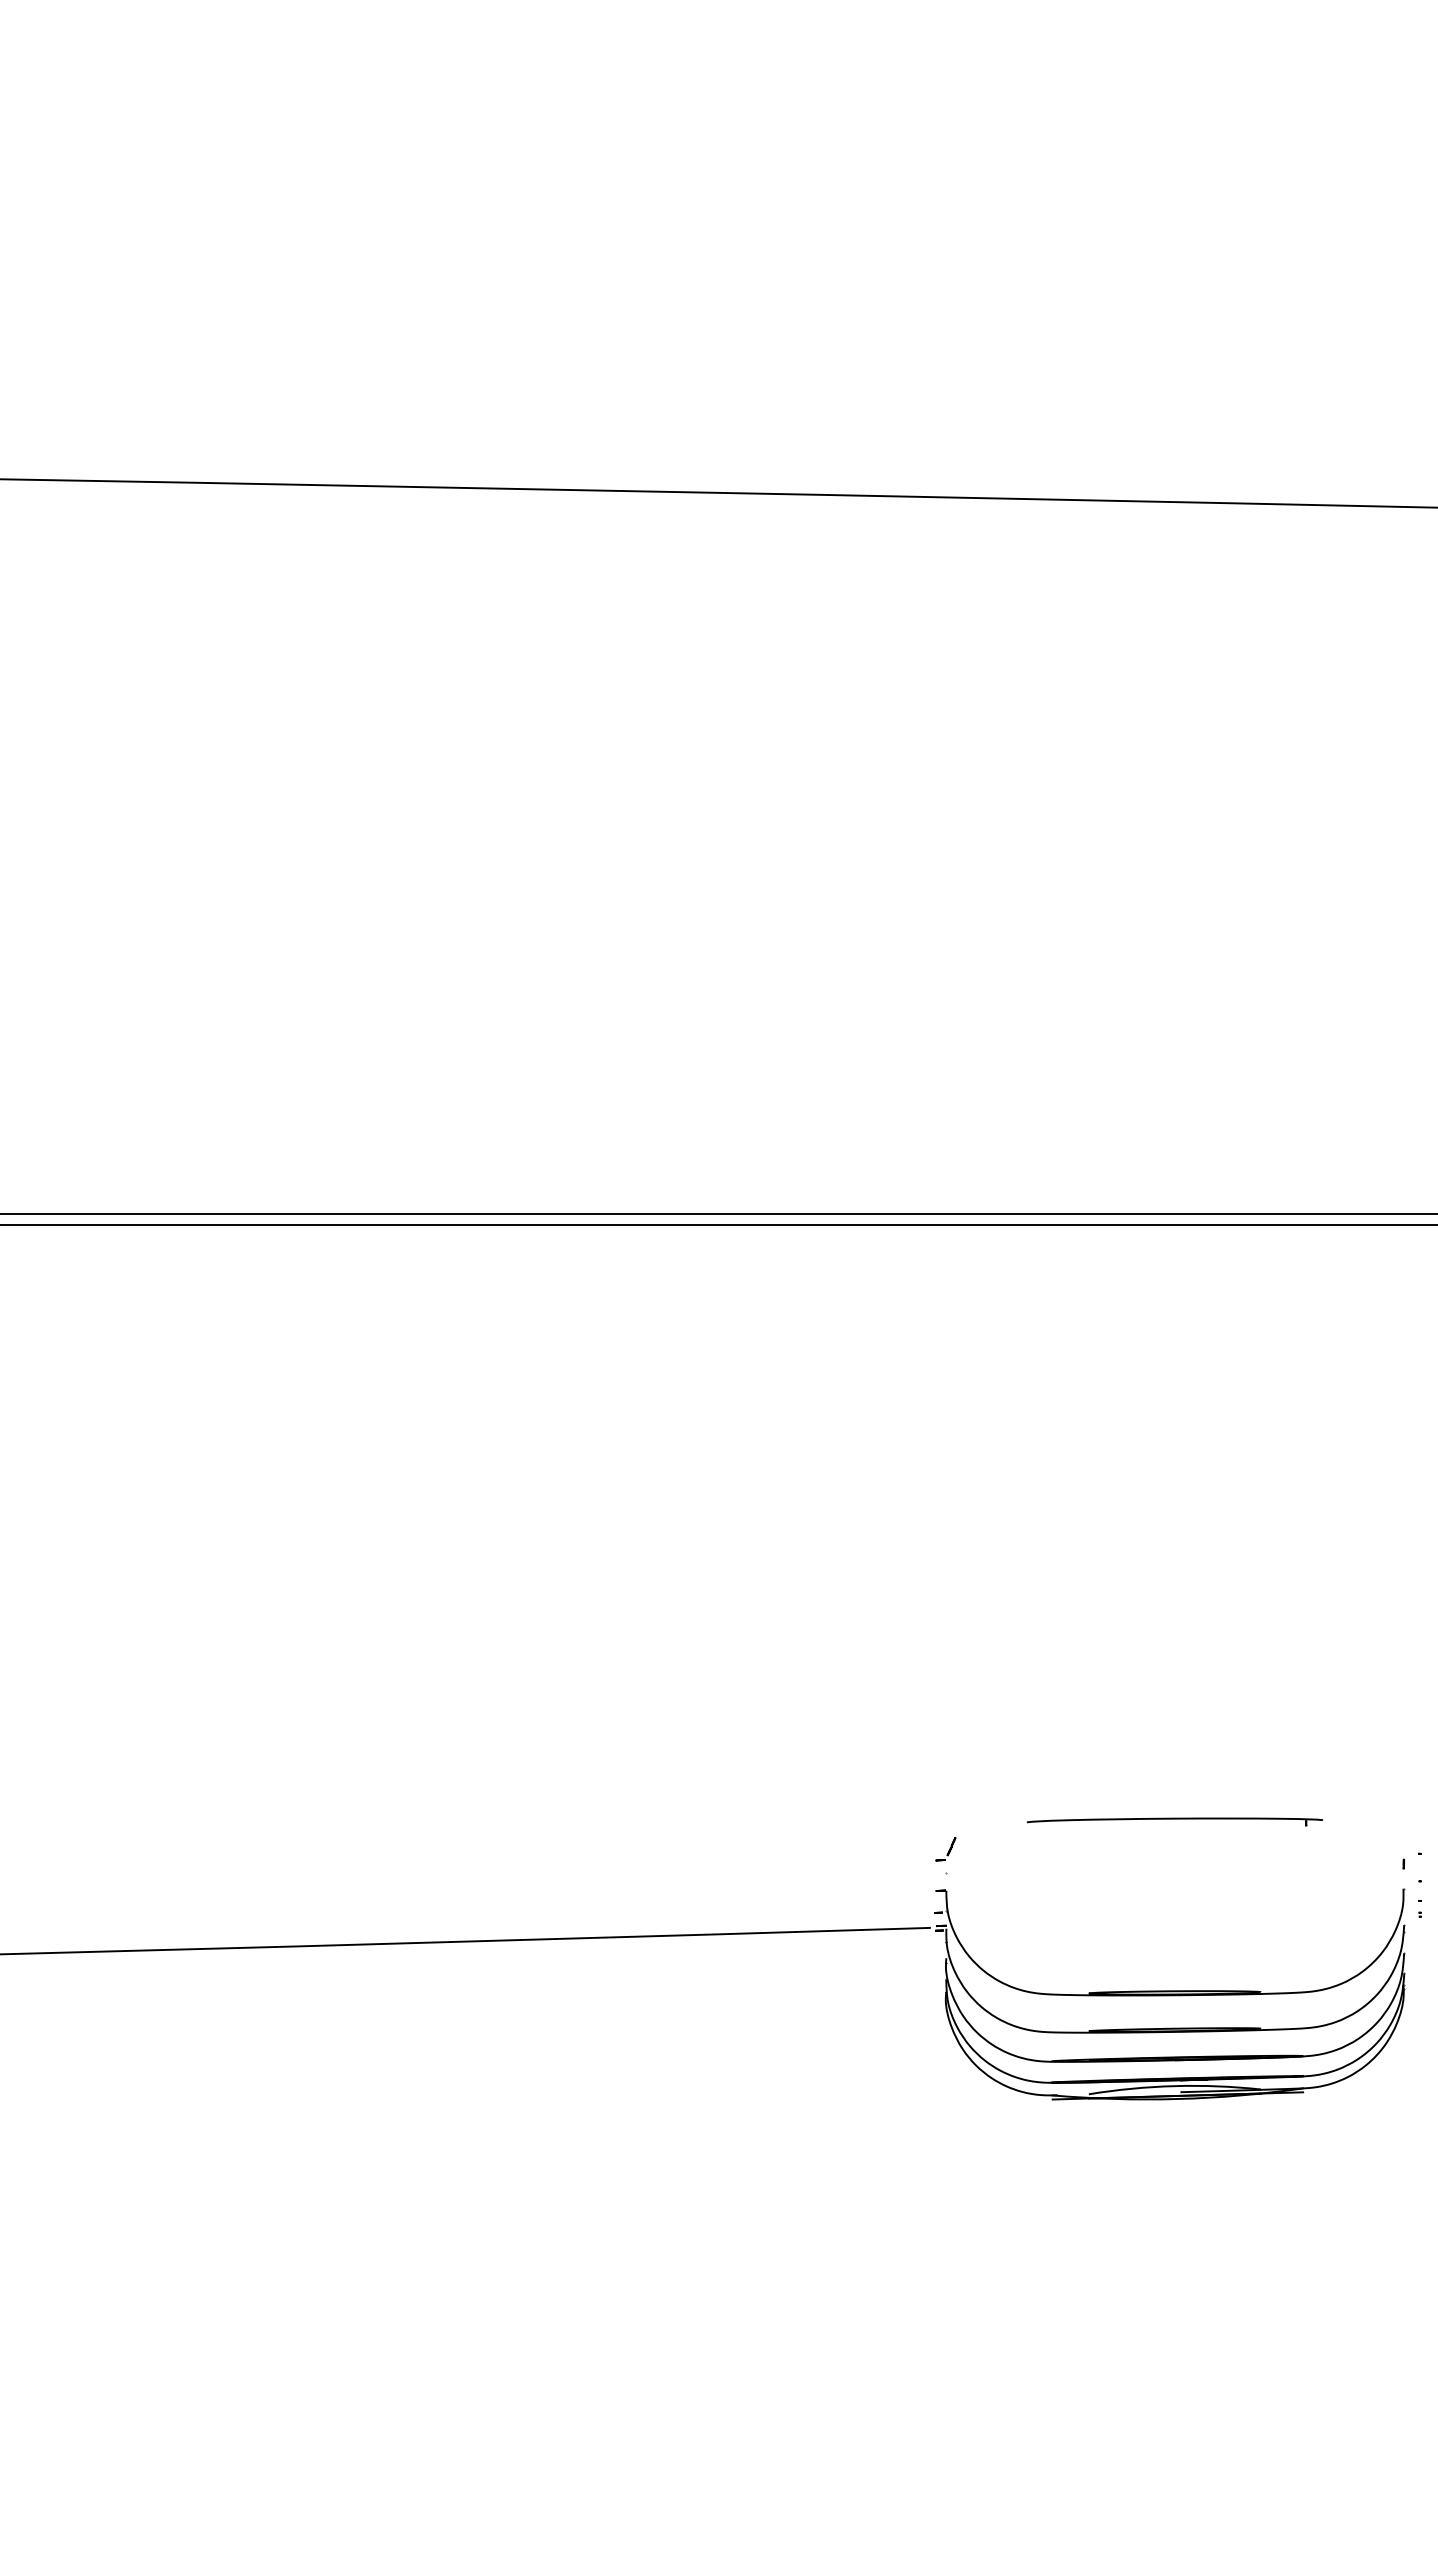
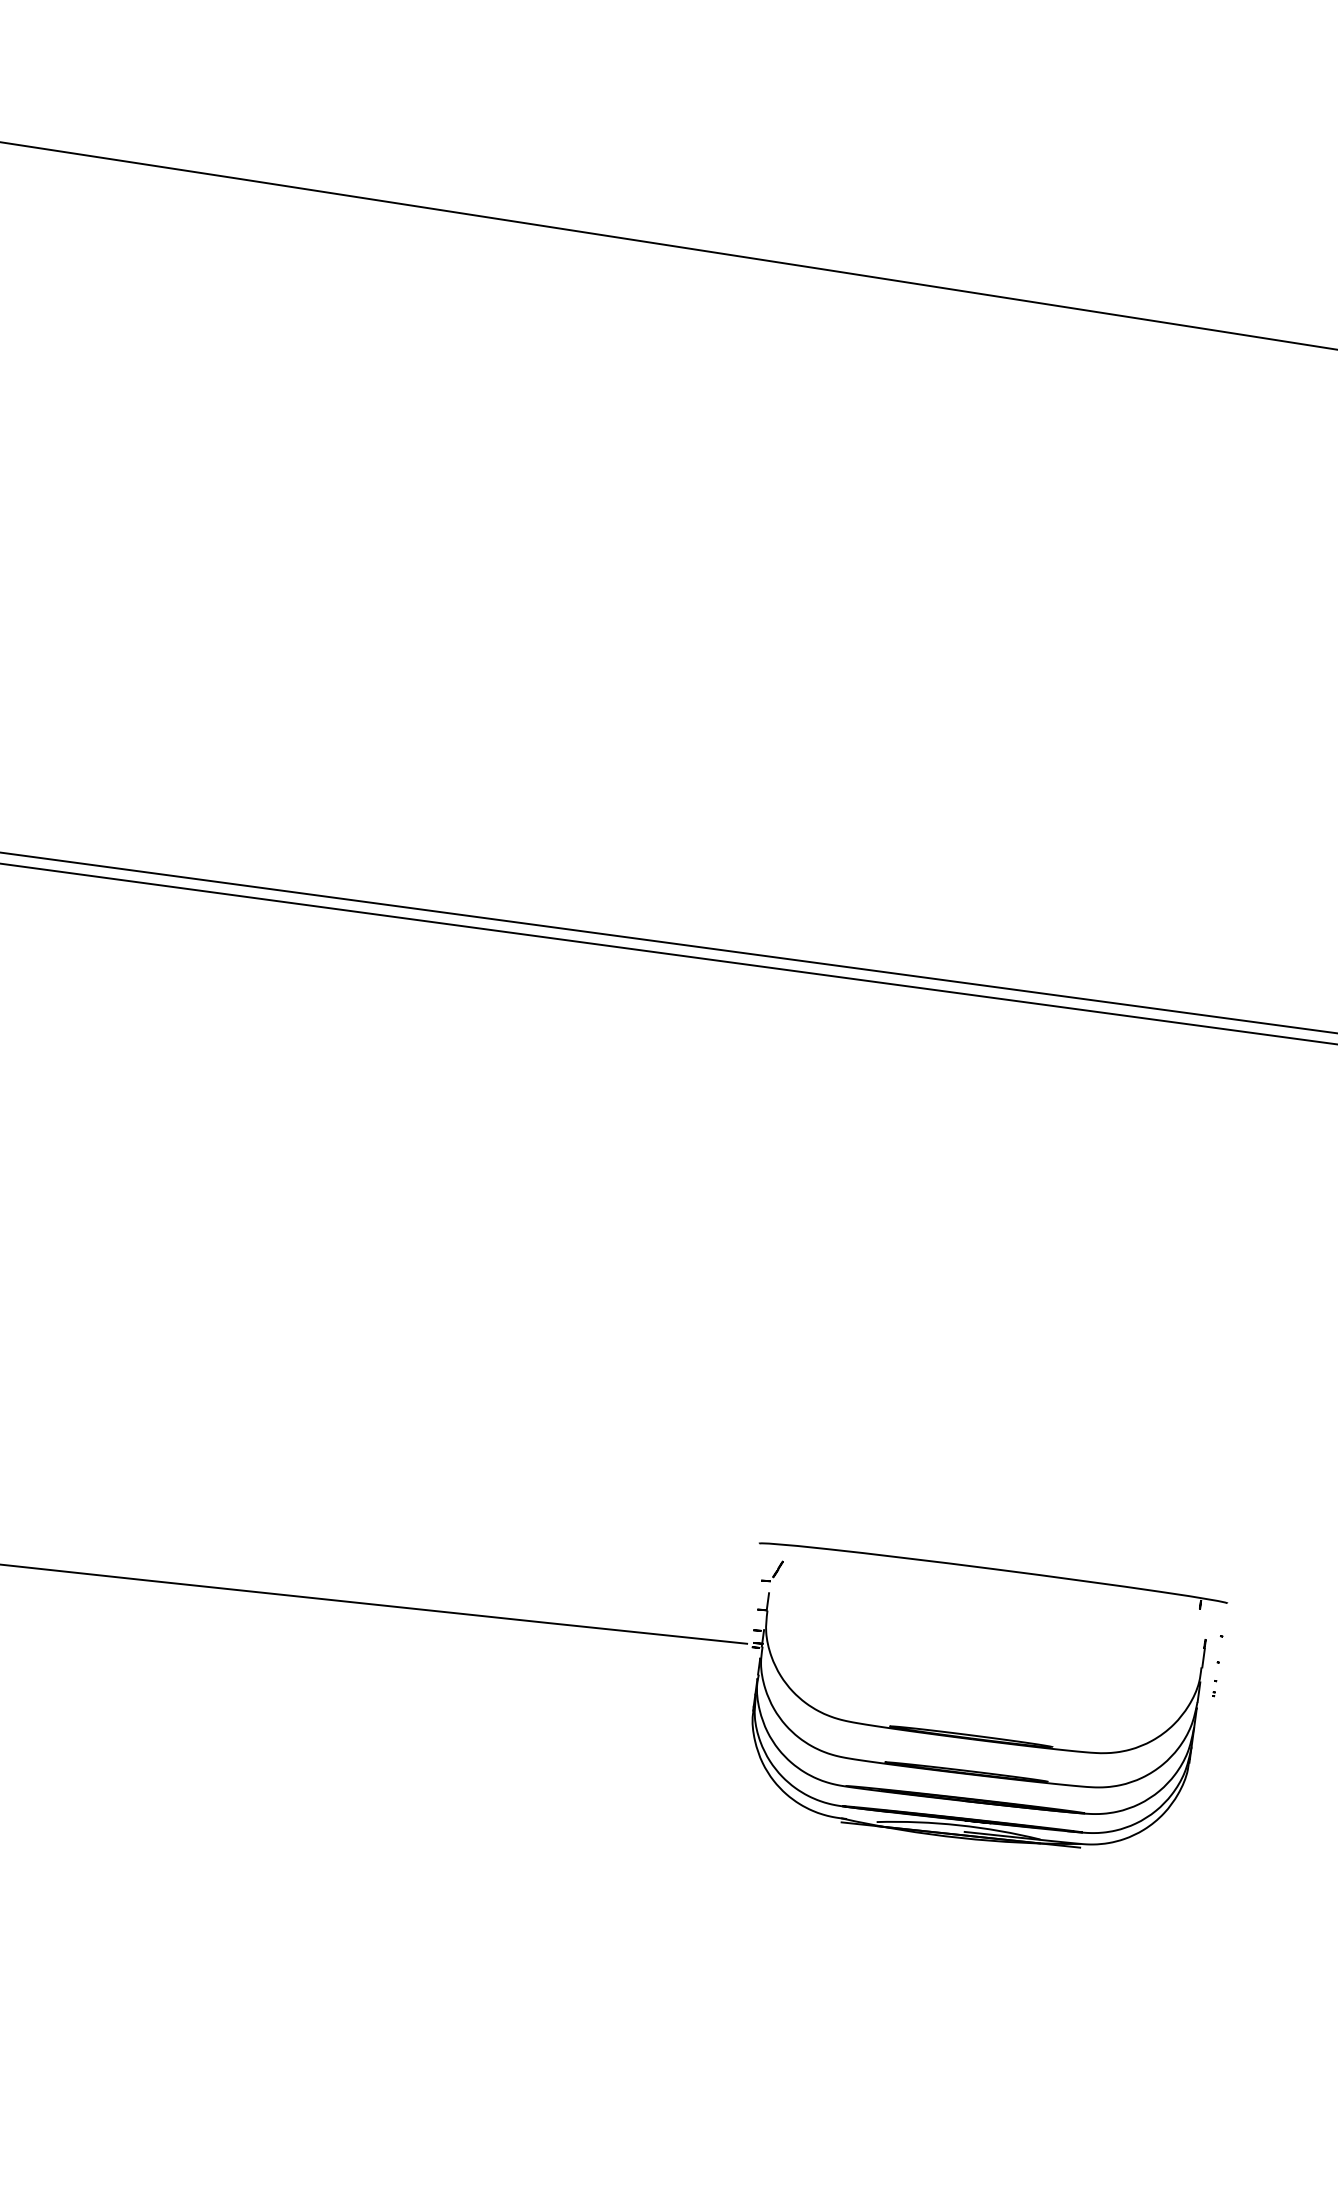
part: (1174, 1822) -> (992, 1575), size x1.67

